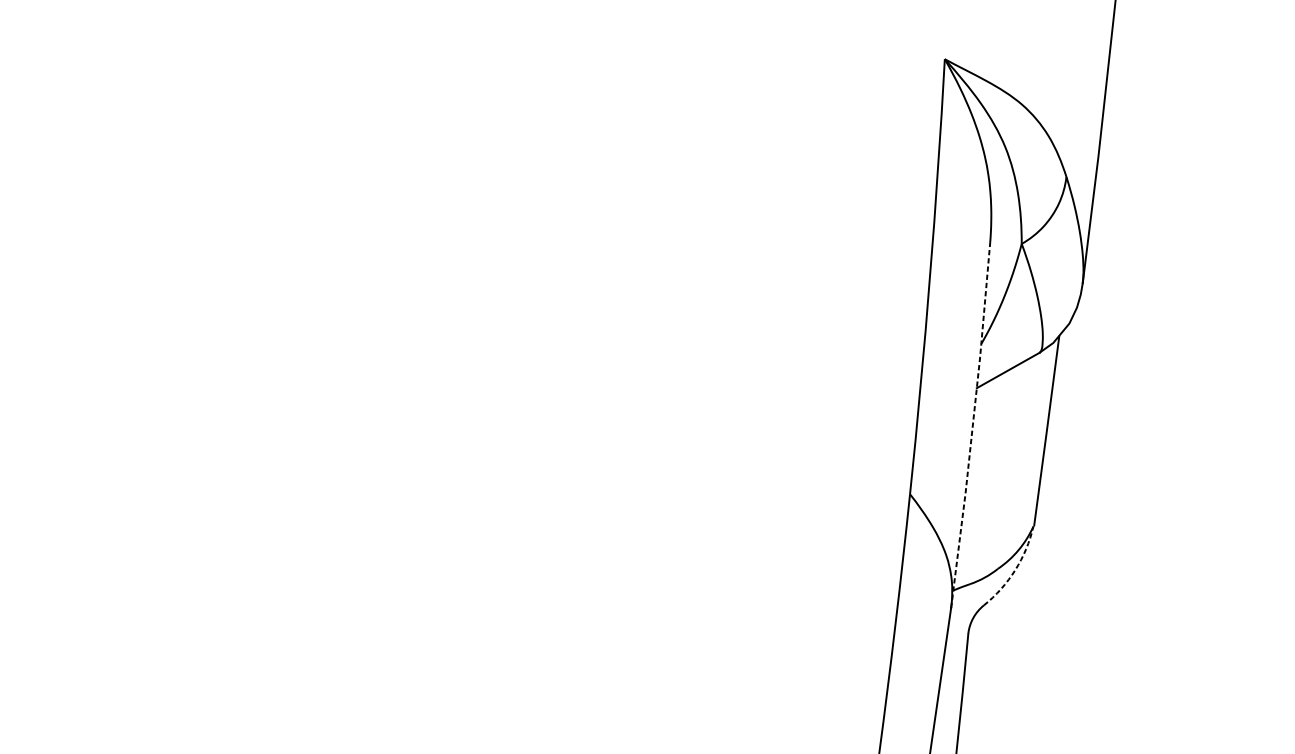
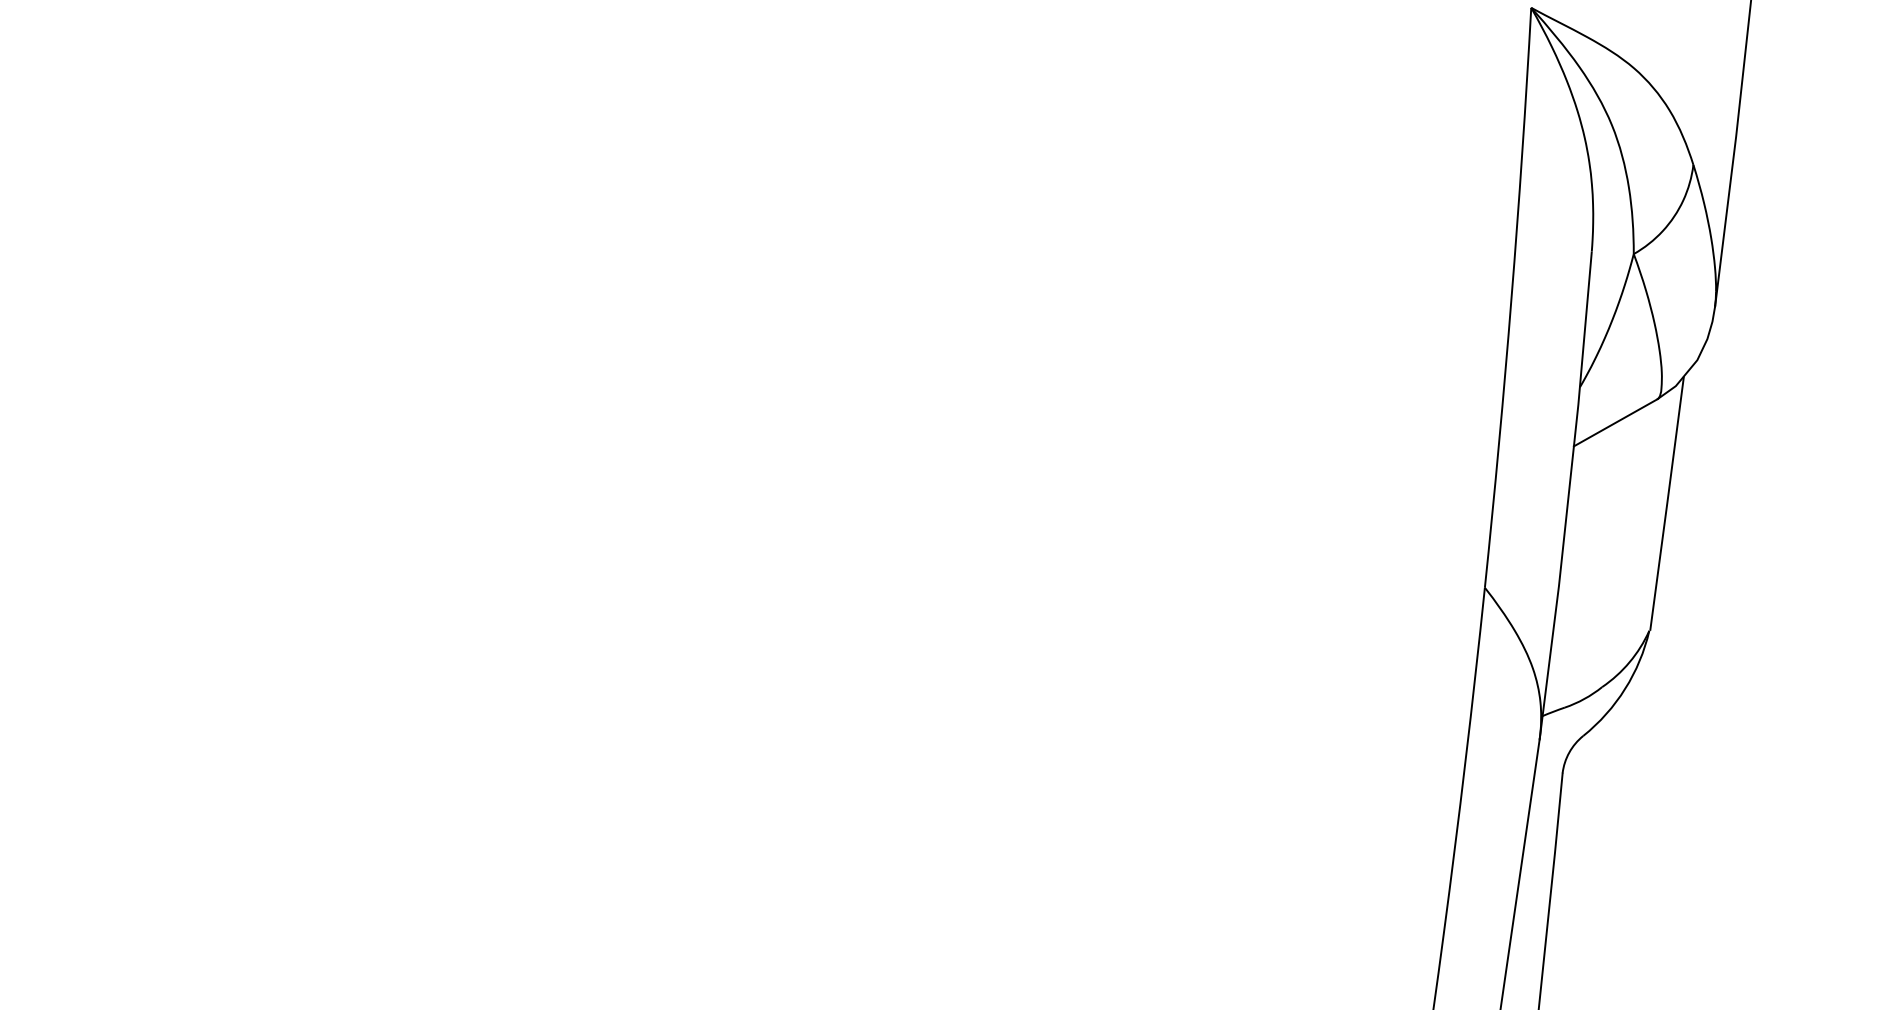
line: (972, 425) -> (1568, 496), dashed -> solid
arc: (1015, 569) -> (1625, 688), dashed -> solid

